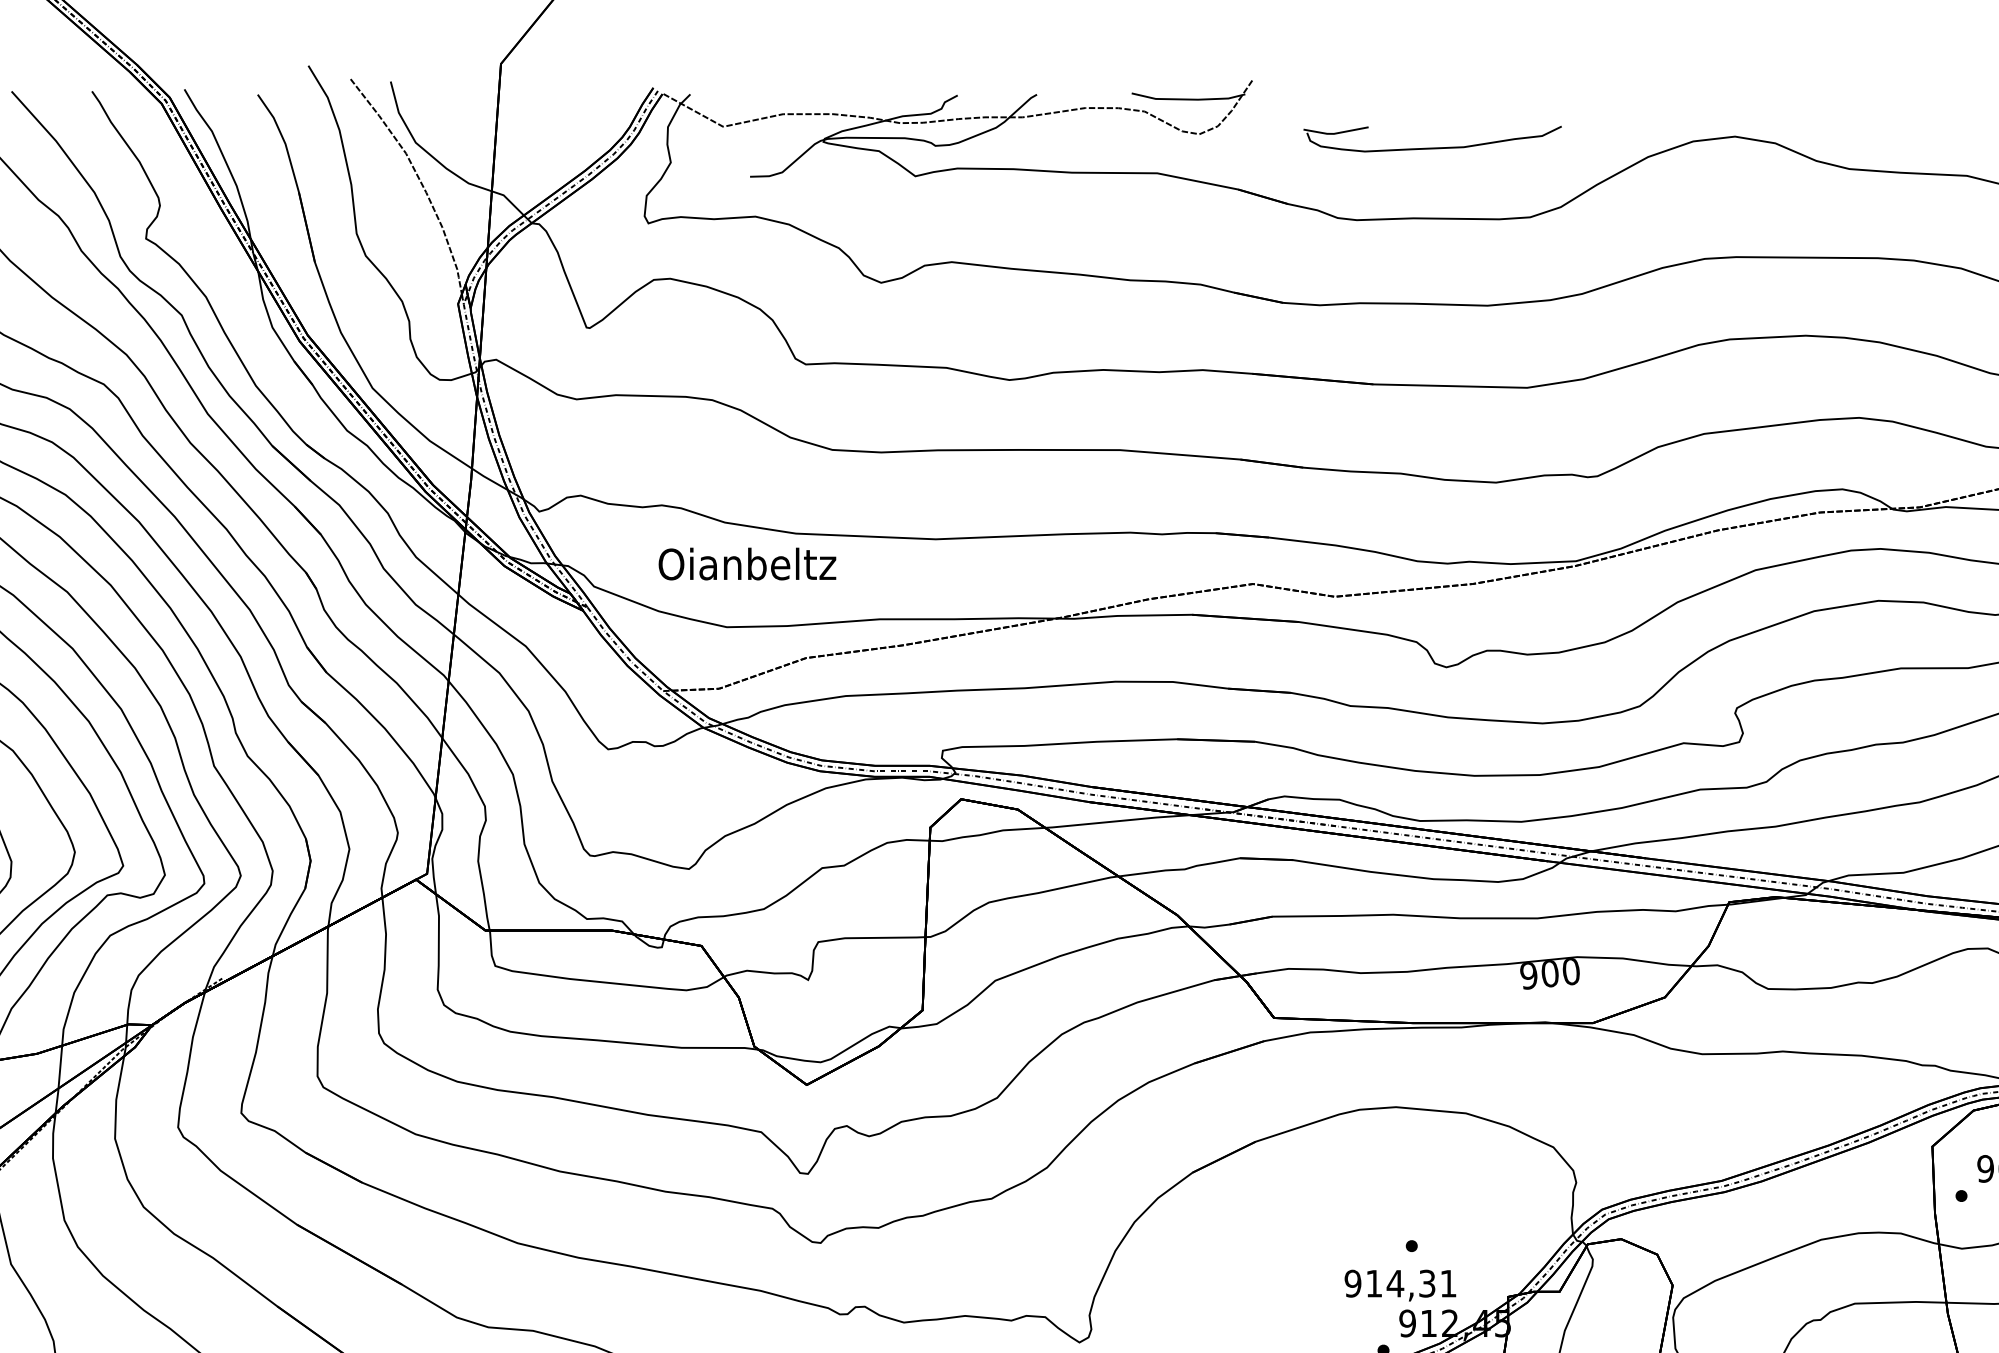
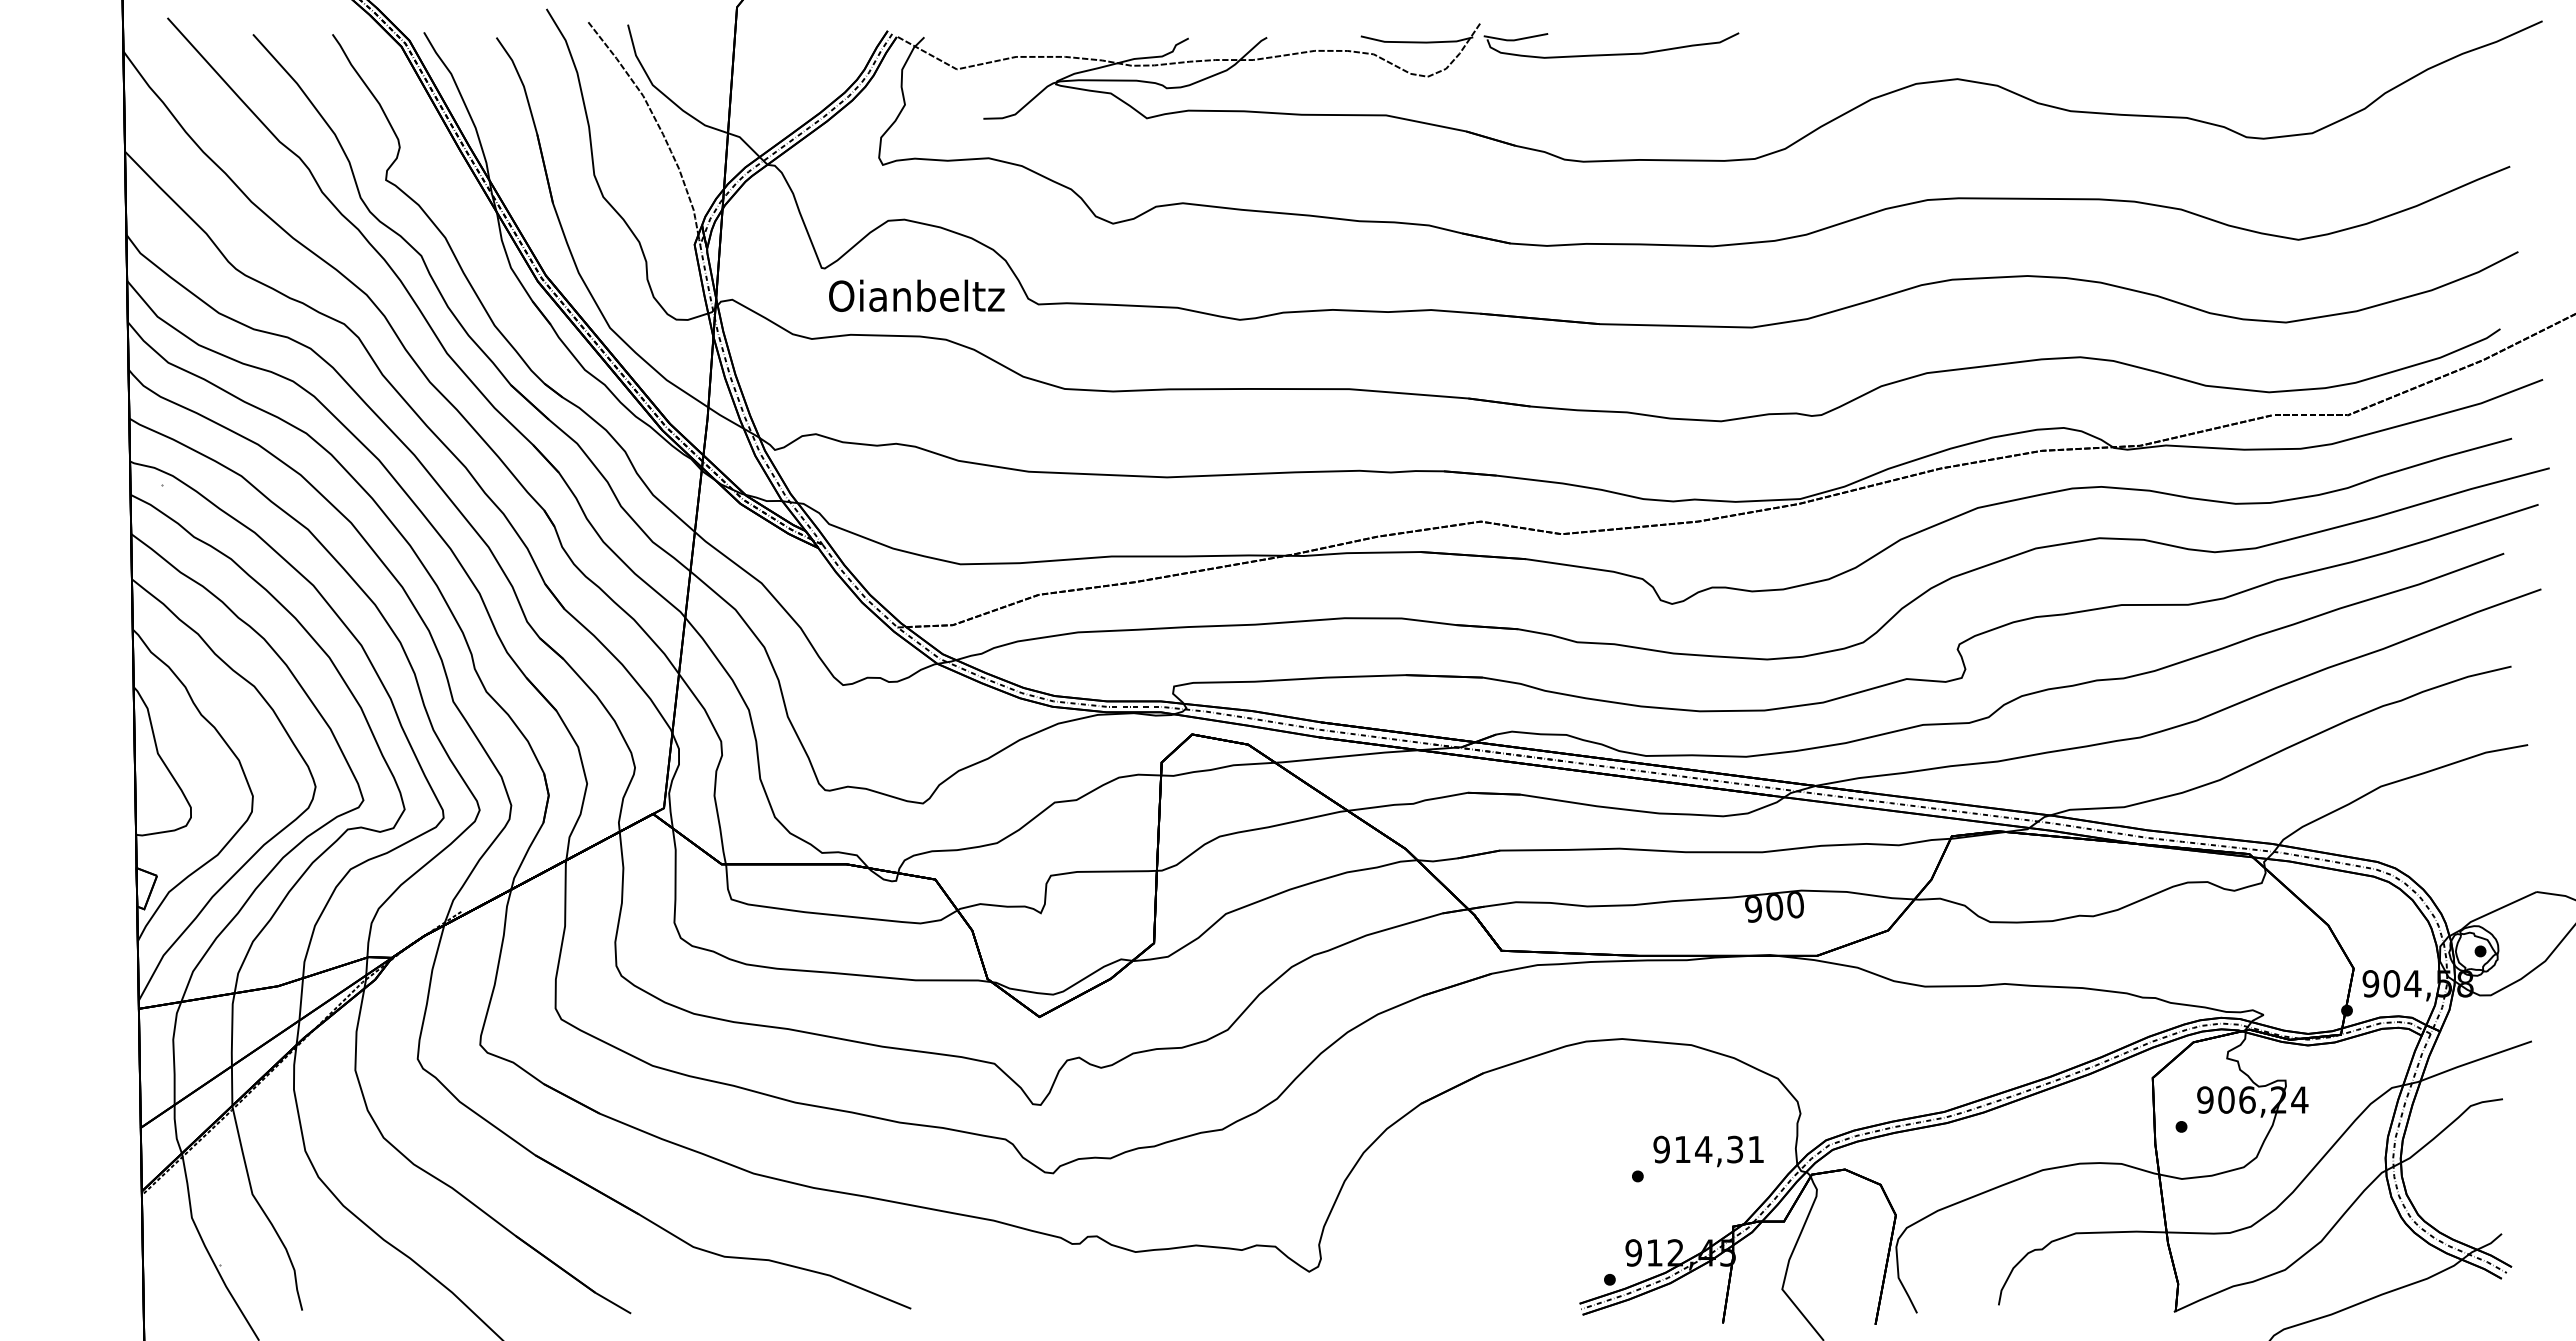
part: (1432, 147) -> (1611, 53), moved
text: (747, 563) -> (916, 295), moved
text: (1400, 1285) -> (1708, 1151), moved

